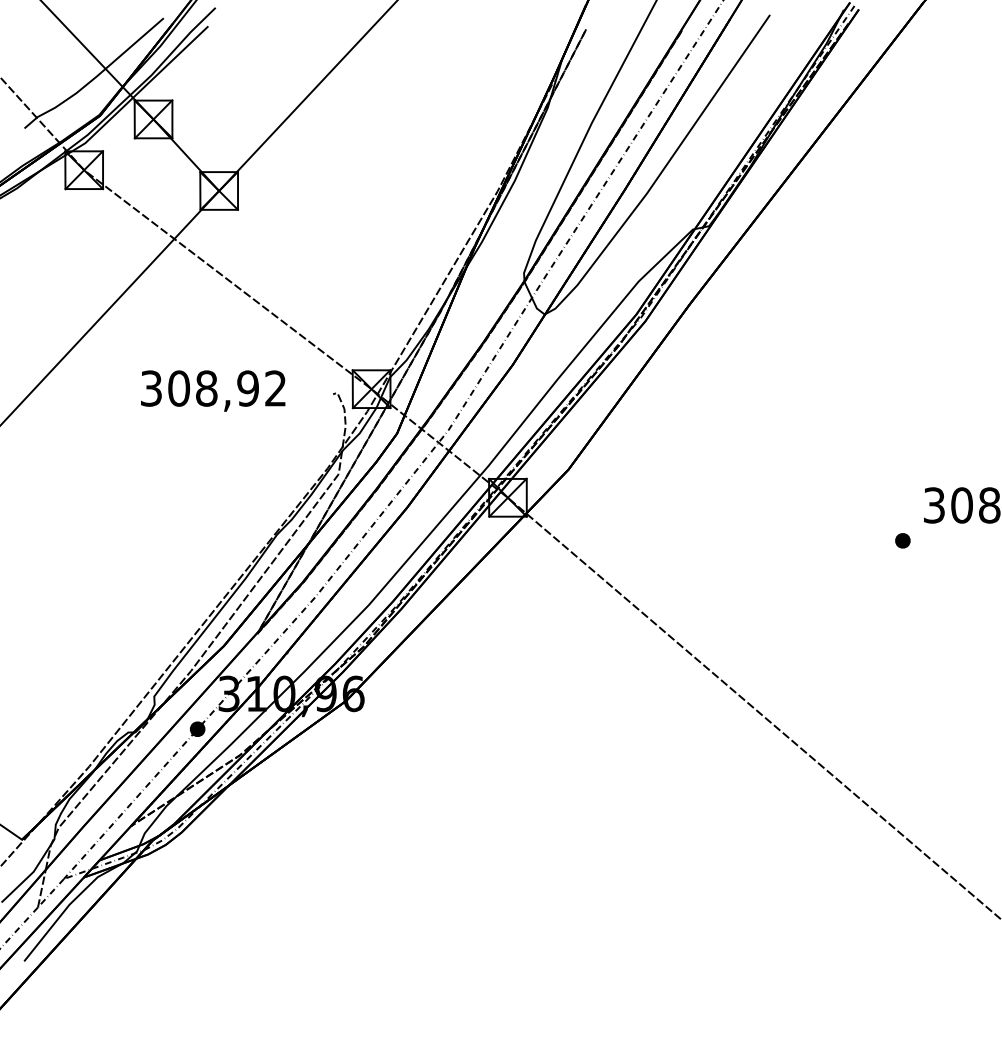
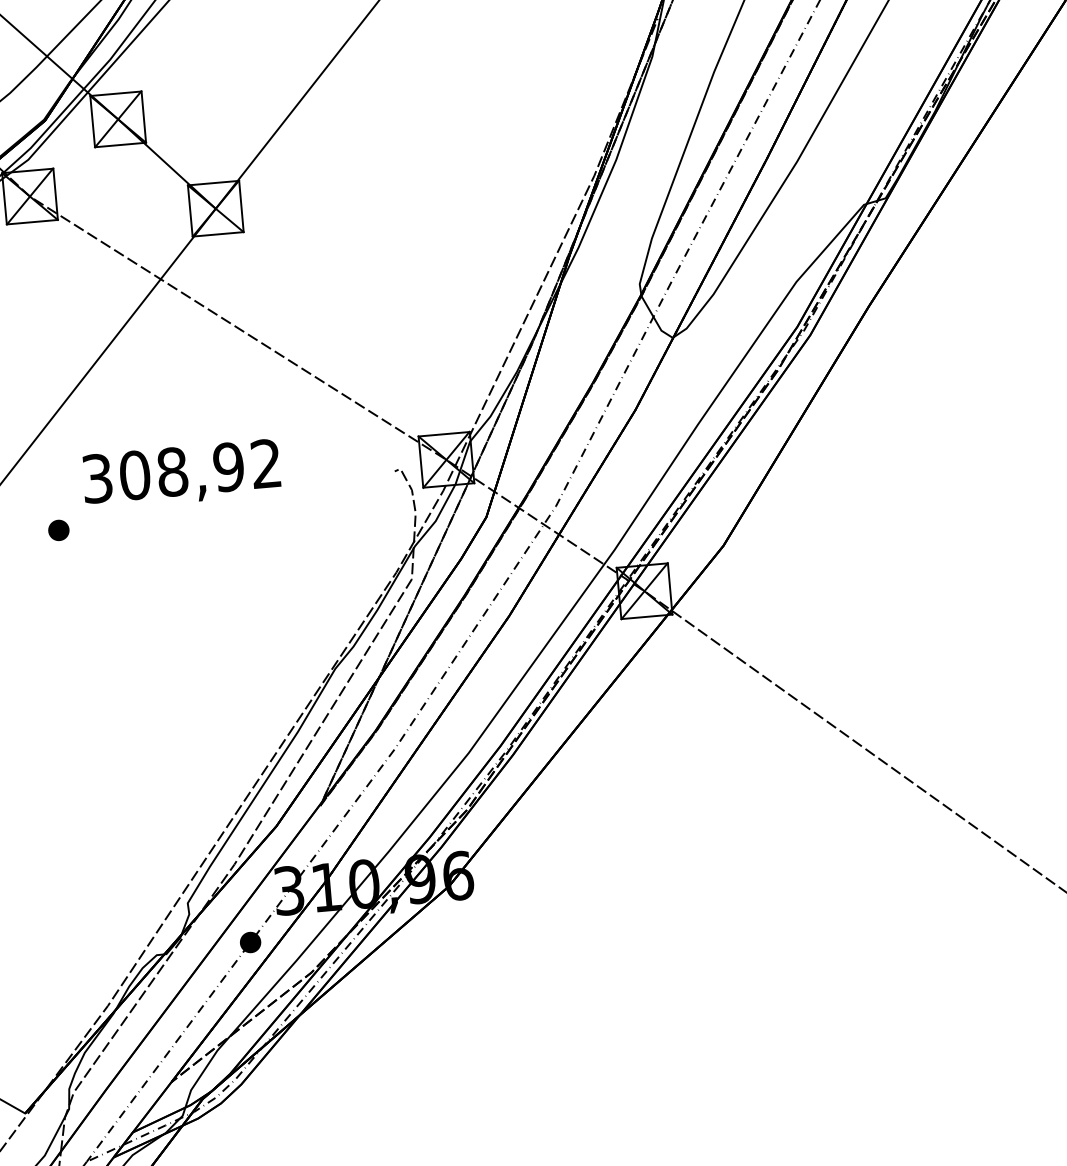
text: (213, 390) -> (181, 473), moved
part: (83, 415) -> (58, 529), added

